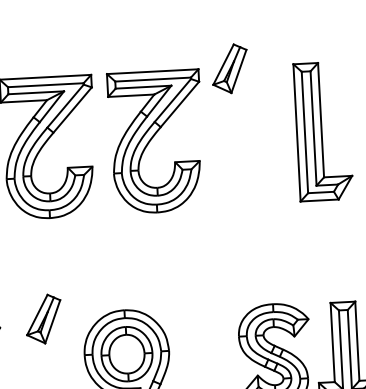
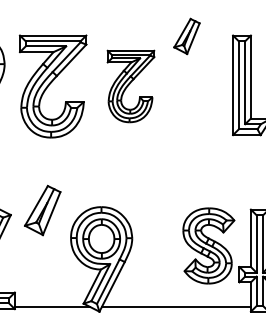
part: (155, 141) -> (130, 86), size x0.7
part: (43, 319) -> (42, 210), size x1.4

